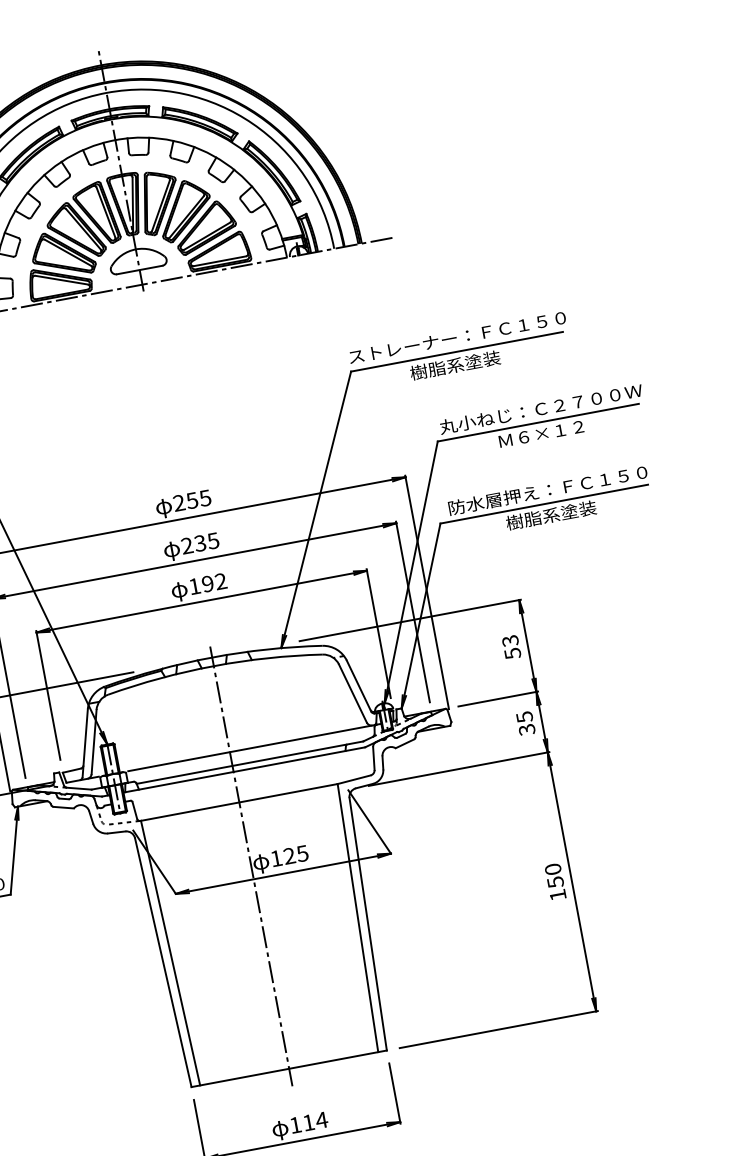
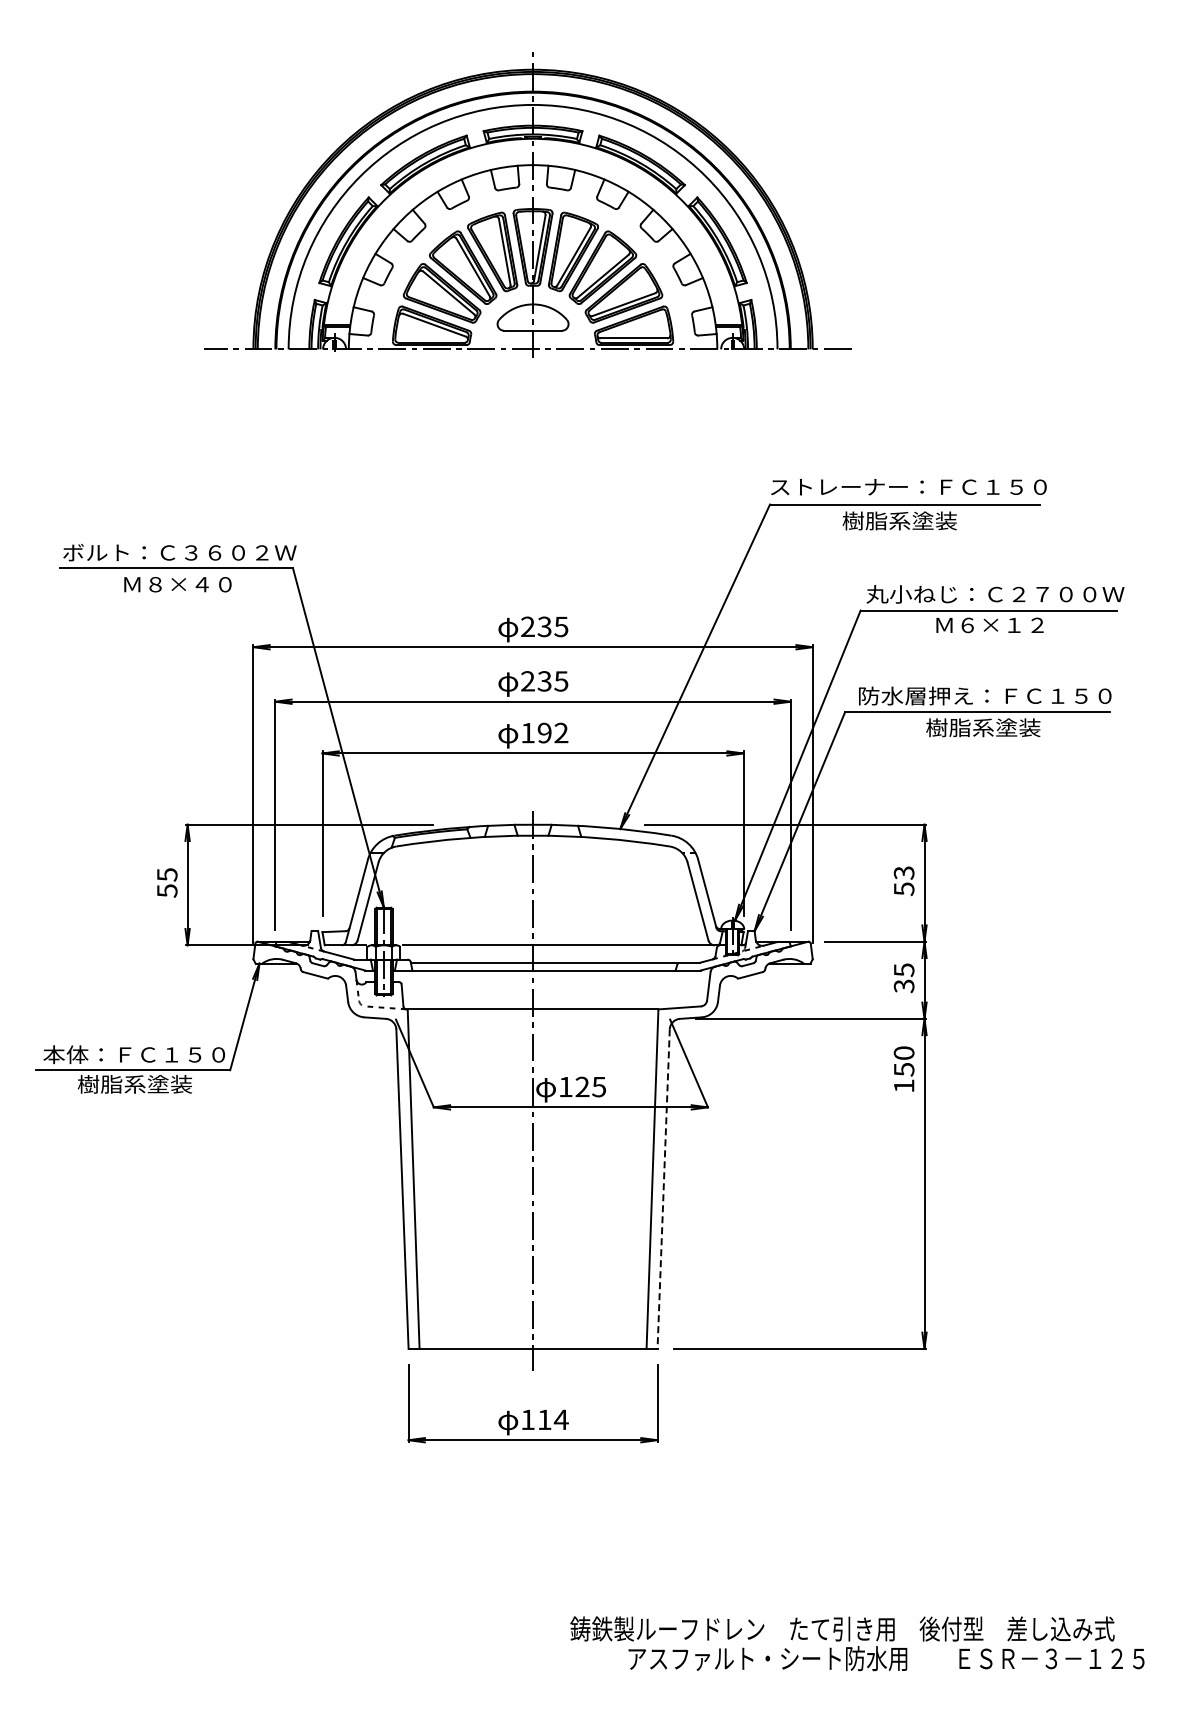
text: (192, 500) -> (544, 626), 255 -> 235
text: (554, 881) -> (903, 1068), moved
line: (368, 924) -> (663, 1189), solid -> dashed

